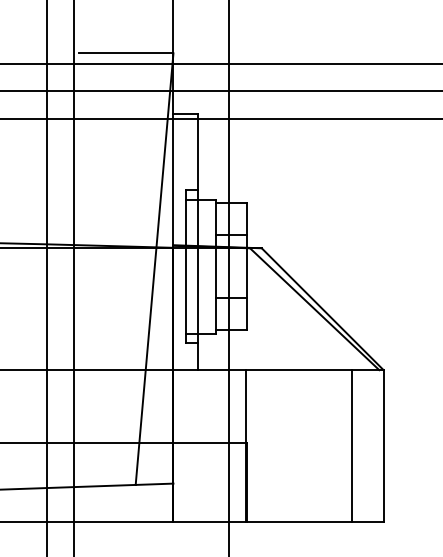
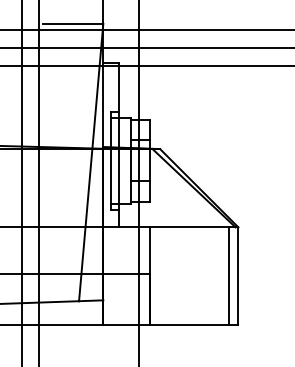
line: (351, 446) -> (228, 276), moved

